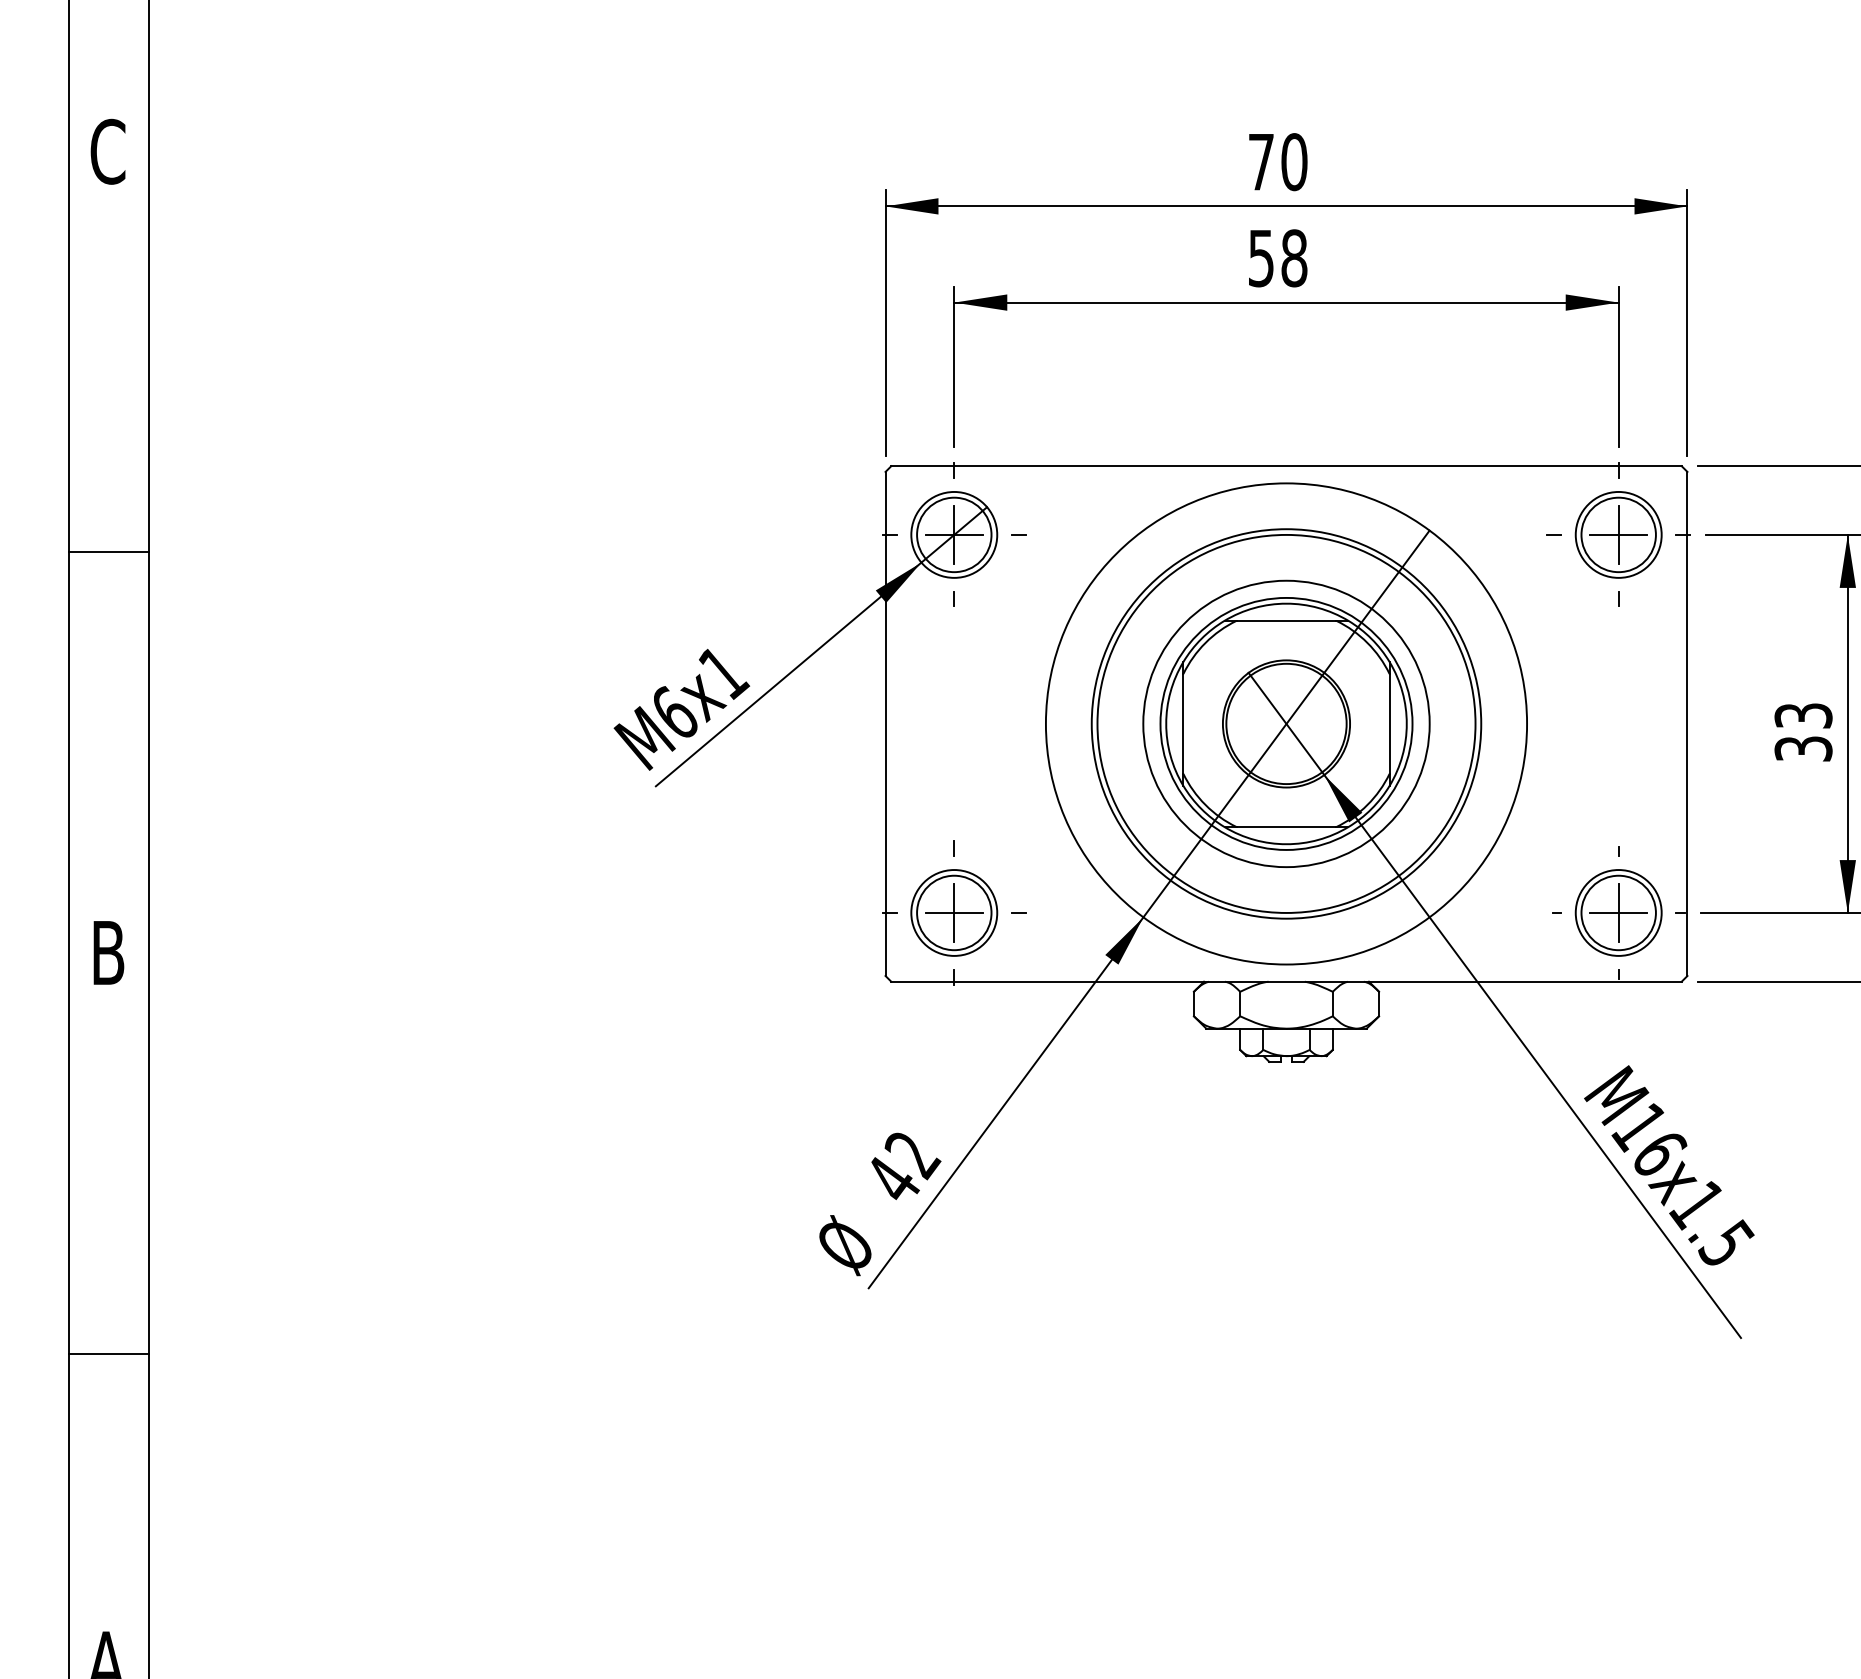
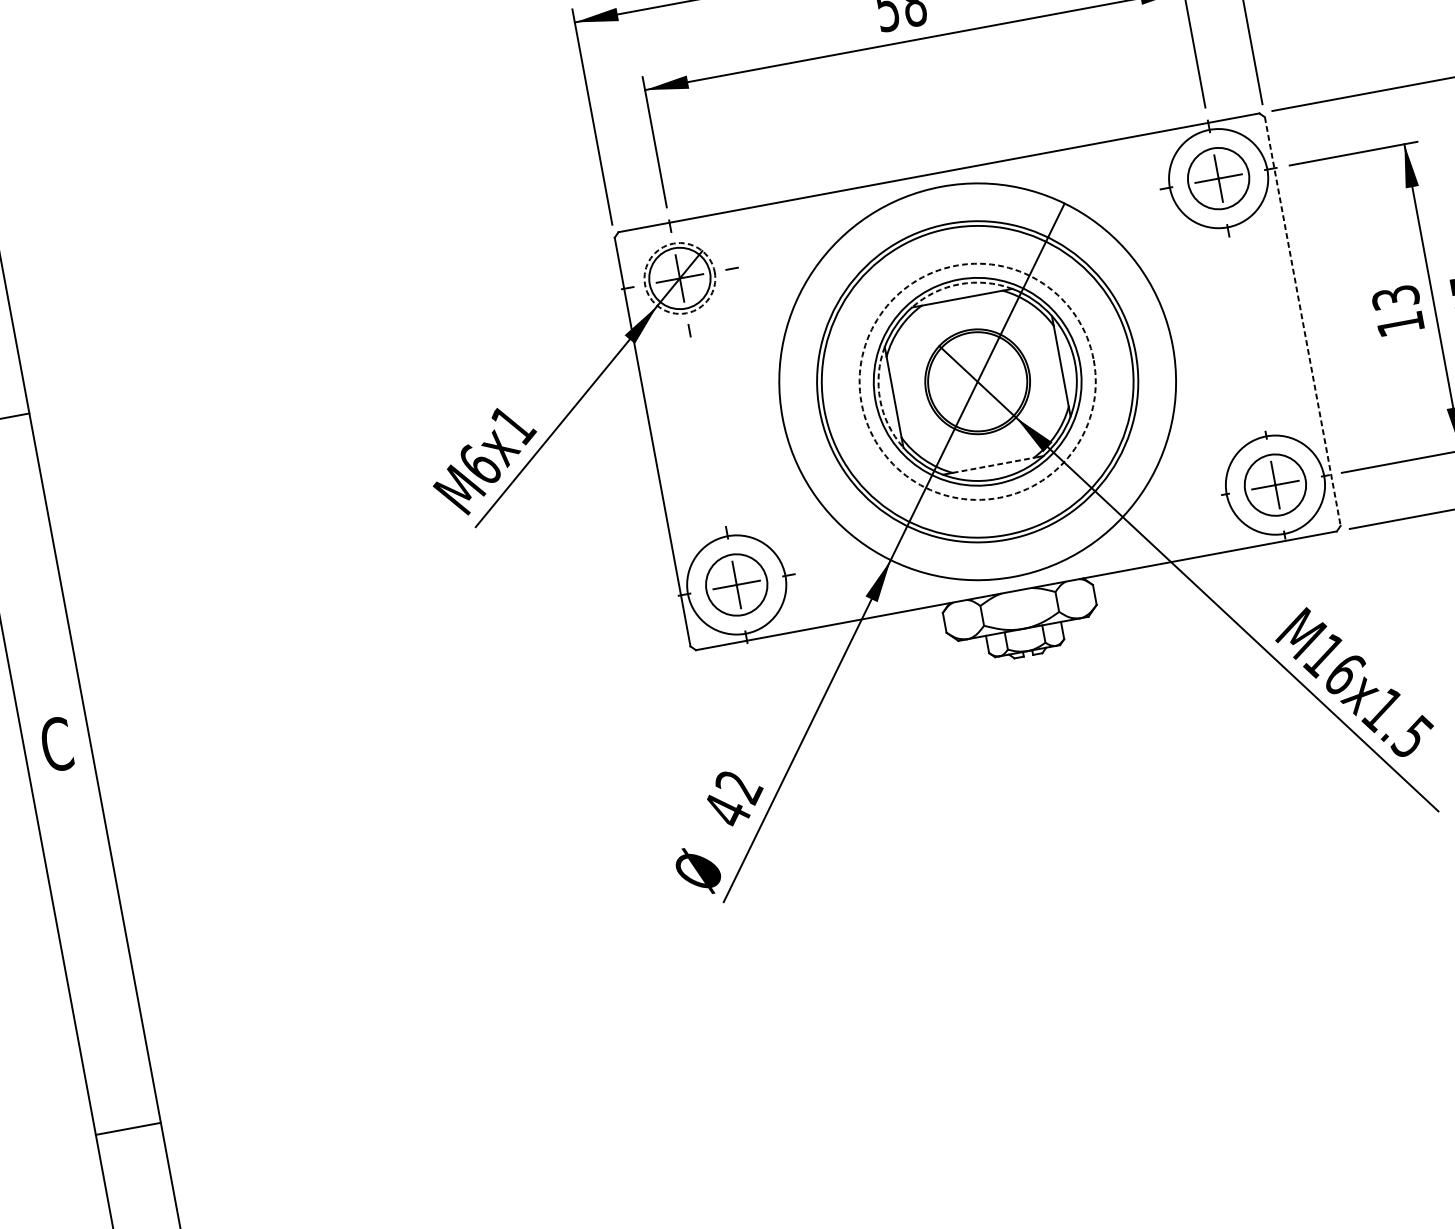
circle: (954, 534) -> (680, 278), solid -> dashed
circle: (1618, 534) -> (1218, 178), size x1.4
arc: (1286, 603) -> (959, 284), solid -> dashed
arc: (1166, 723) -> (880, 399), solid -> dashed
circle: (1286, 723) -> (977, 381), solid -> dashed
line: (1687, 724) -> (1302, 321), solid -> dashed
text: (1803, 748) -> (1400, 324), 33 -> 13
line: (1286, 827) -> (993, 465), solid -> dashed
circle: (954, 912) -> (736, 584), size x1.4
circle: (1618, 912) -> (1275, 484), size x1.4
text: (108, 952) -> (56, 744), B -> C
line: (108, 1354) -> (128, 1129), moved

